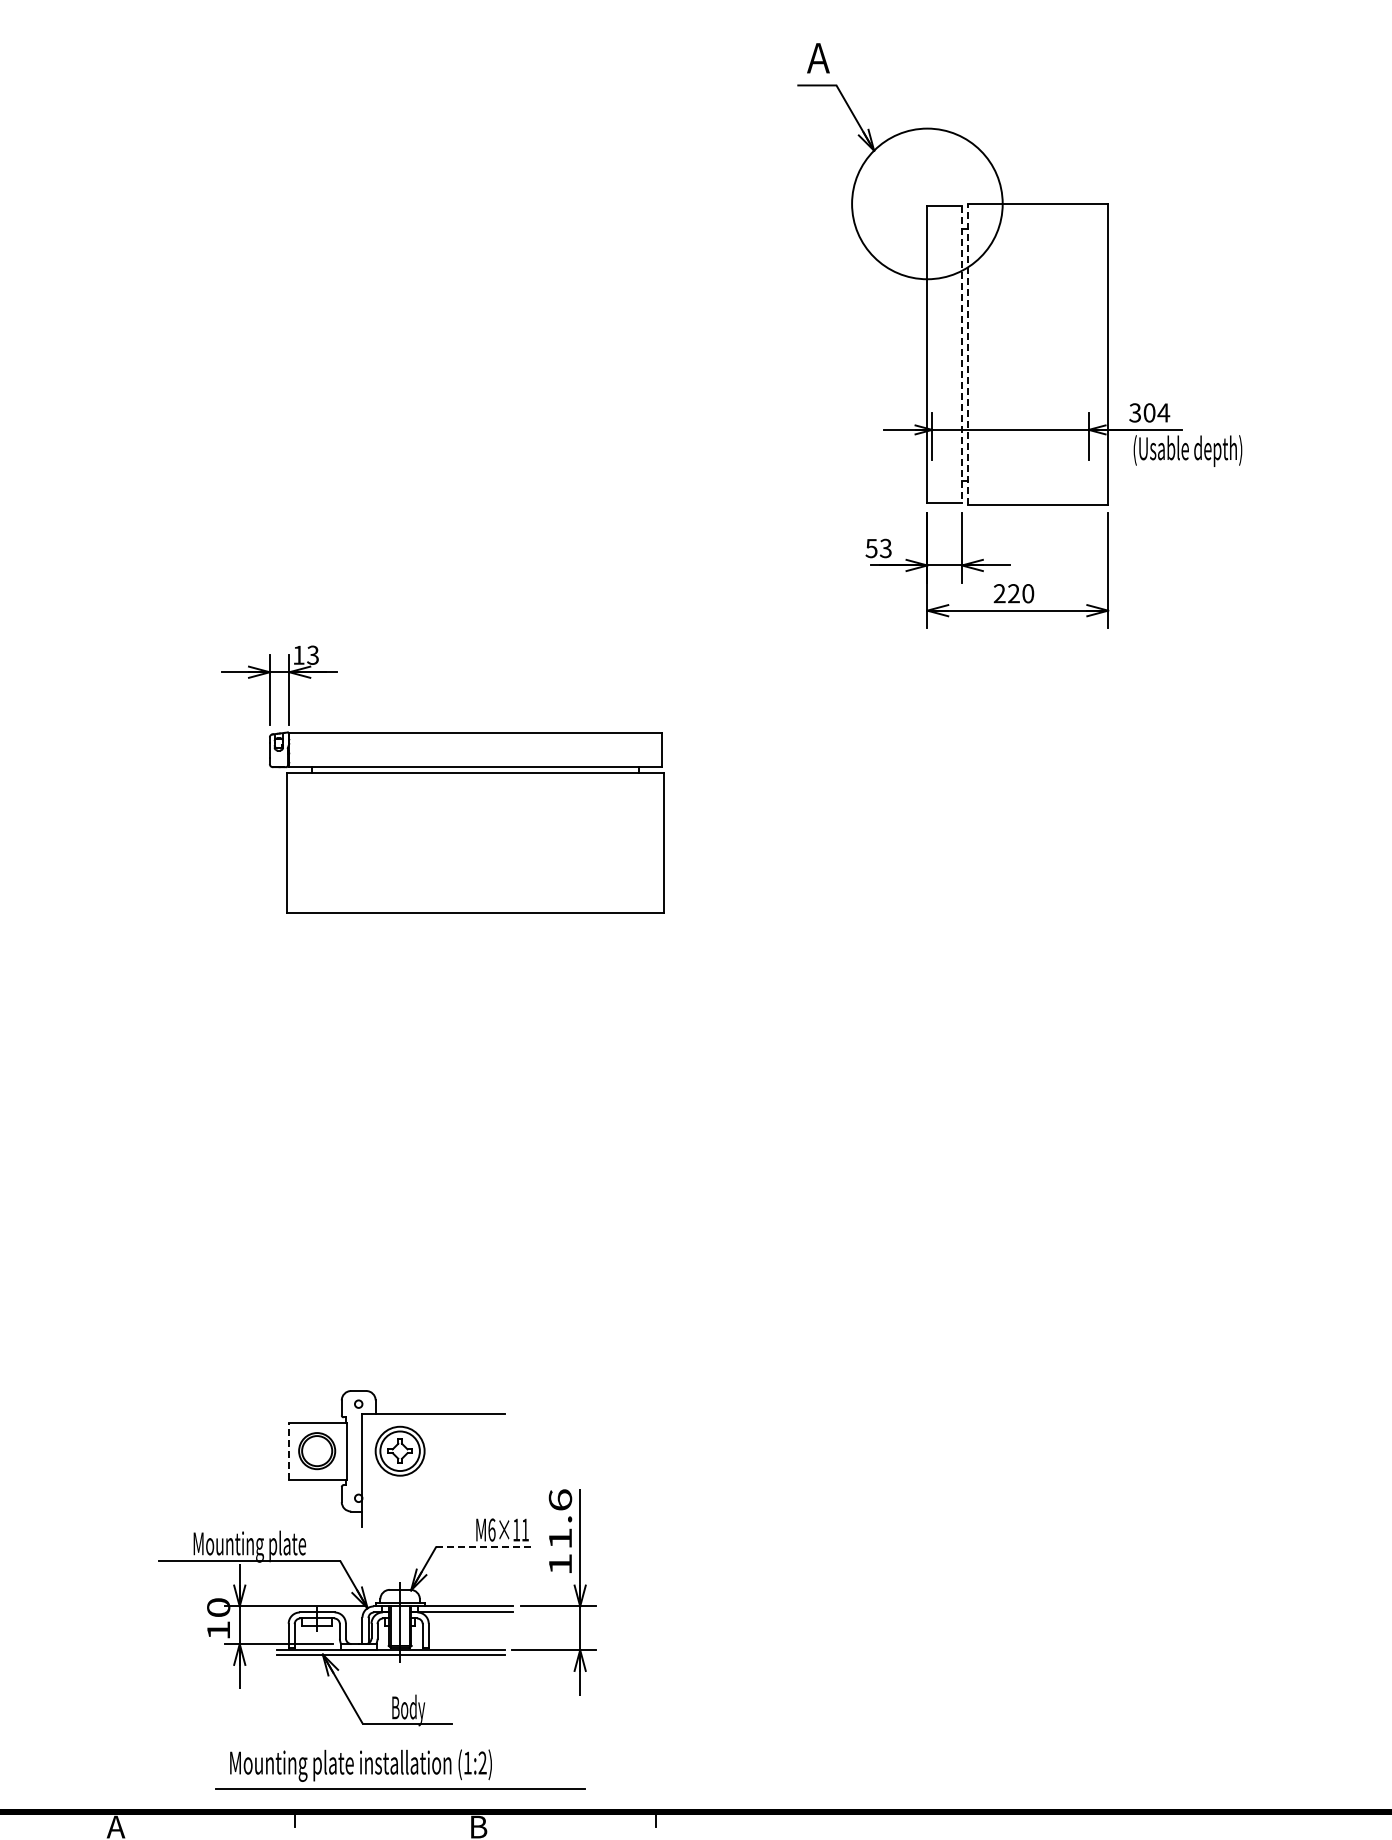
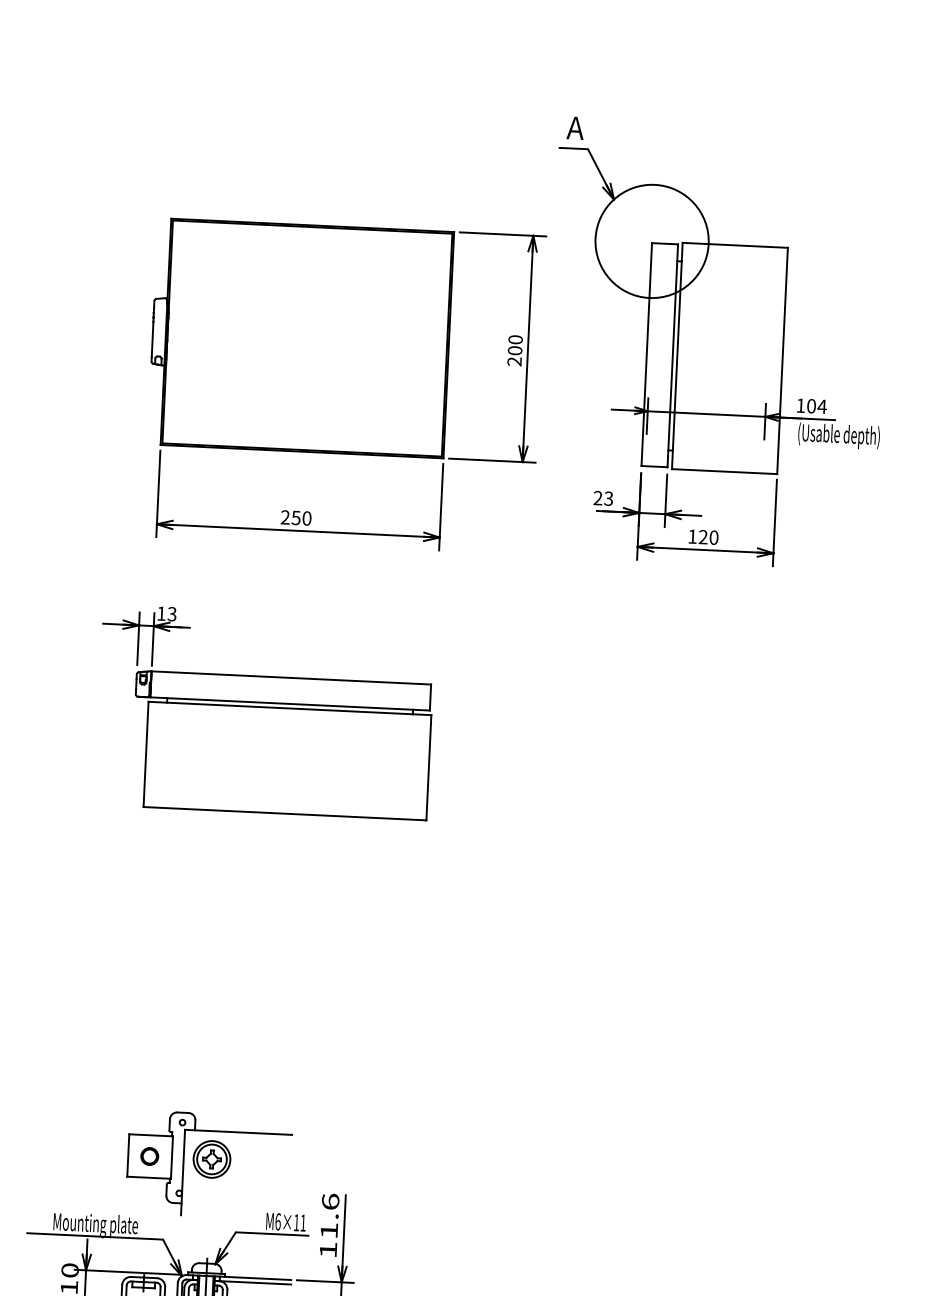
line: (968, 354) -> (677, 355), dashed -> solid
line: (962, 355) -> (673, 356), dashed -> solid
text: (1134, 412) -> (800, 405), 304 -> 104
part: (527, 415) -> (344, 386), added
text: (871, 548) -> (597, 498), 53 -> 23
text: (999, 593) -> (692, 536), 220 -> 120
part: (442, 779) -> (264, 712), moved
line: (288, 1450) -> (128, 1154), dashed -> solid
part: (317, 1451) -> (149, 1156), size x0.62
line: (485, 1546) -> (272, 1234), dashed -> solid

